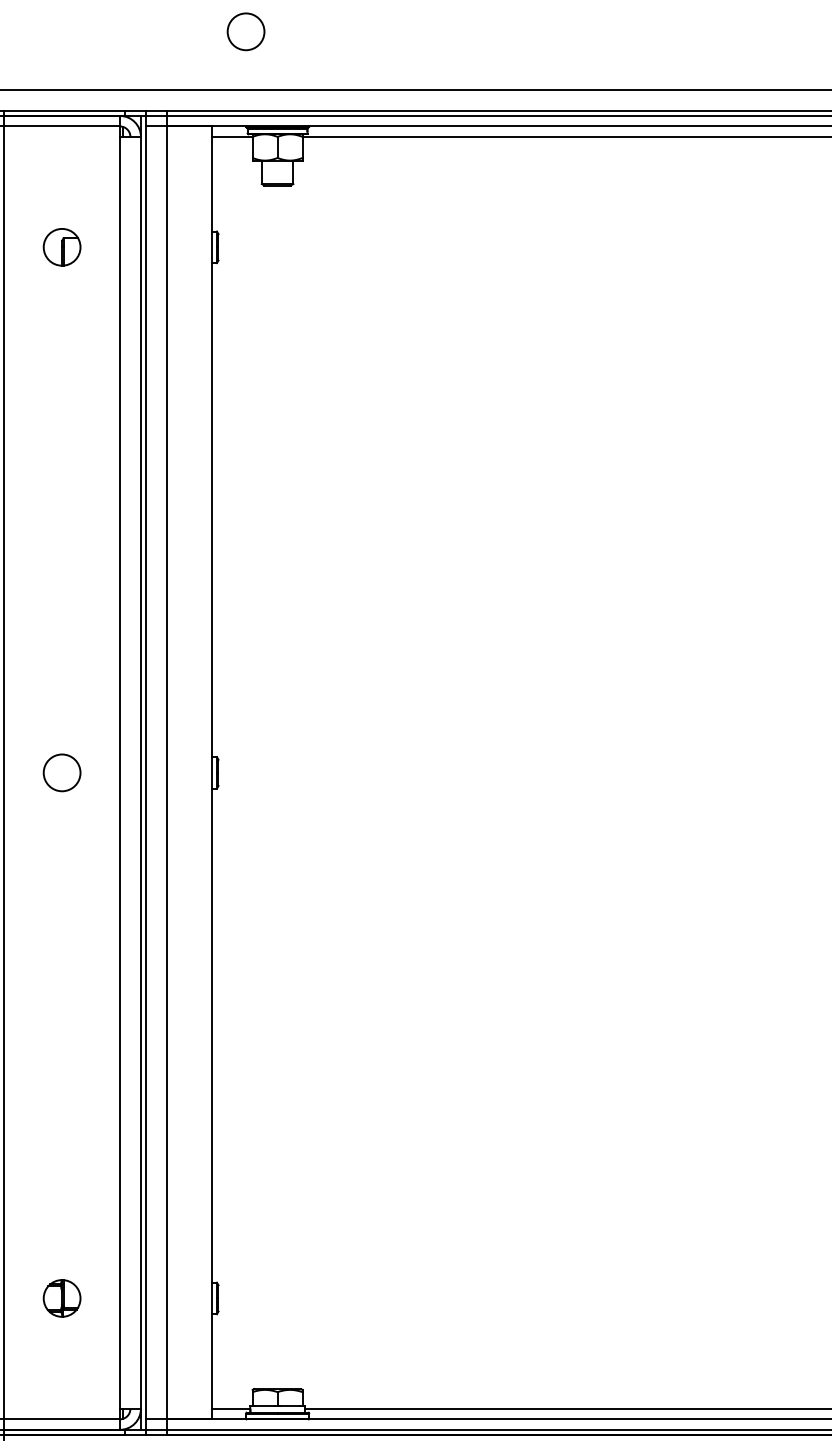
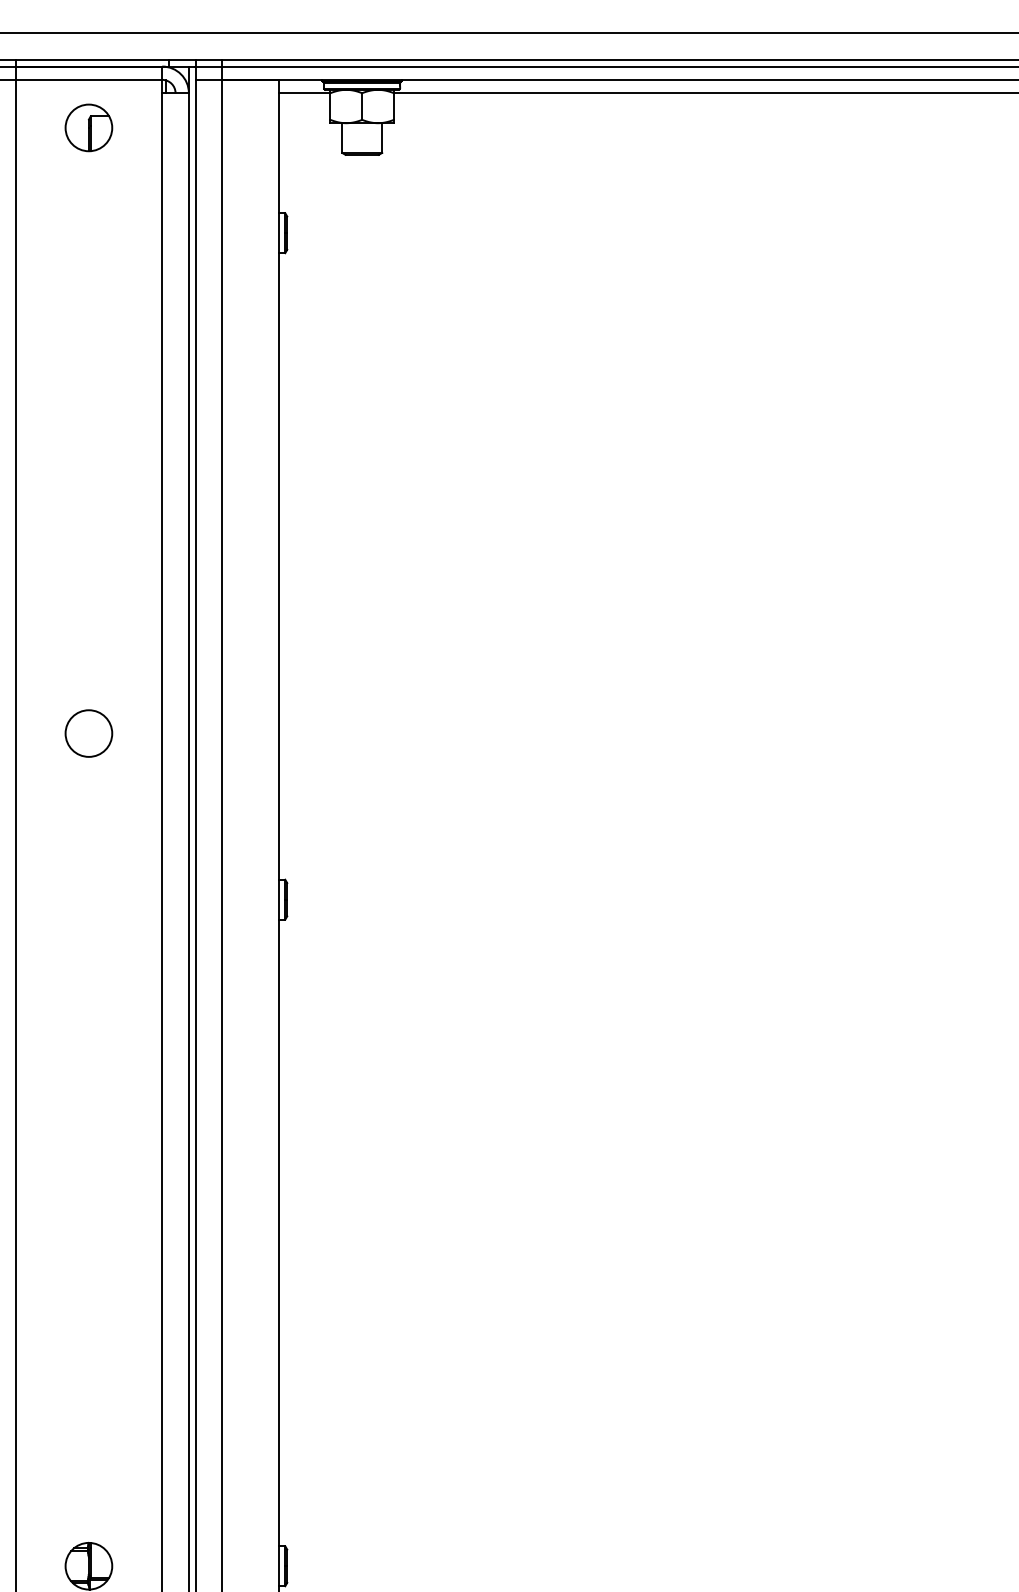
part: (61, 247) -> (88, 128), moved
circle: (61, 772) -> (88, 733), moved

